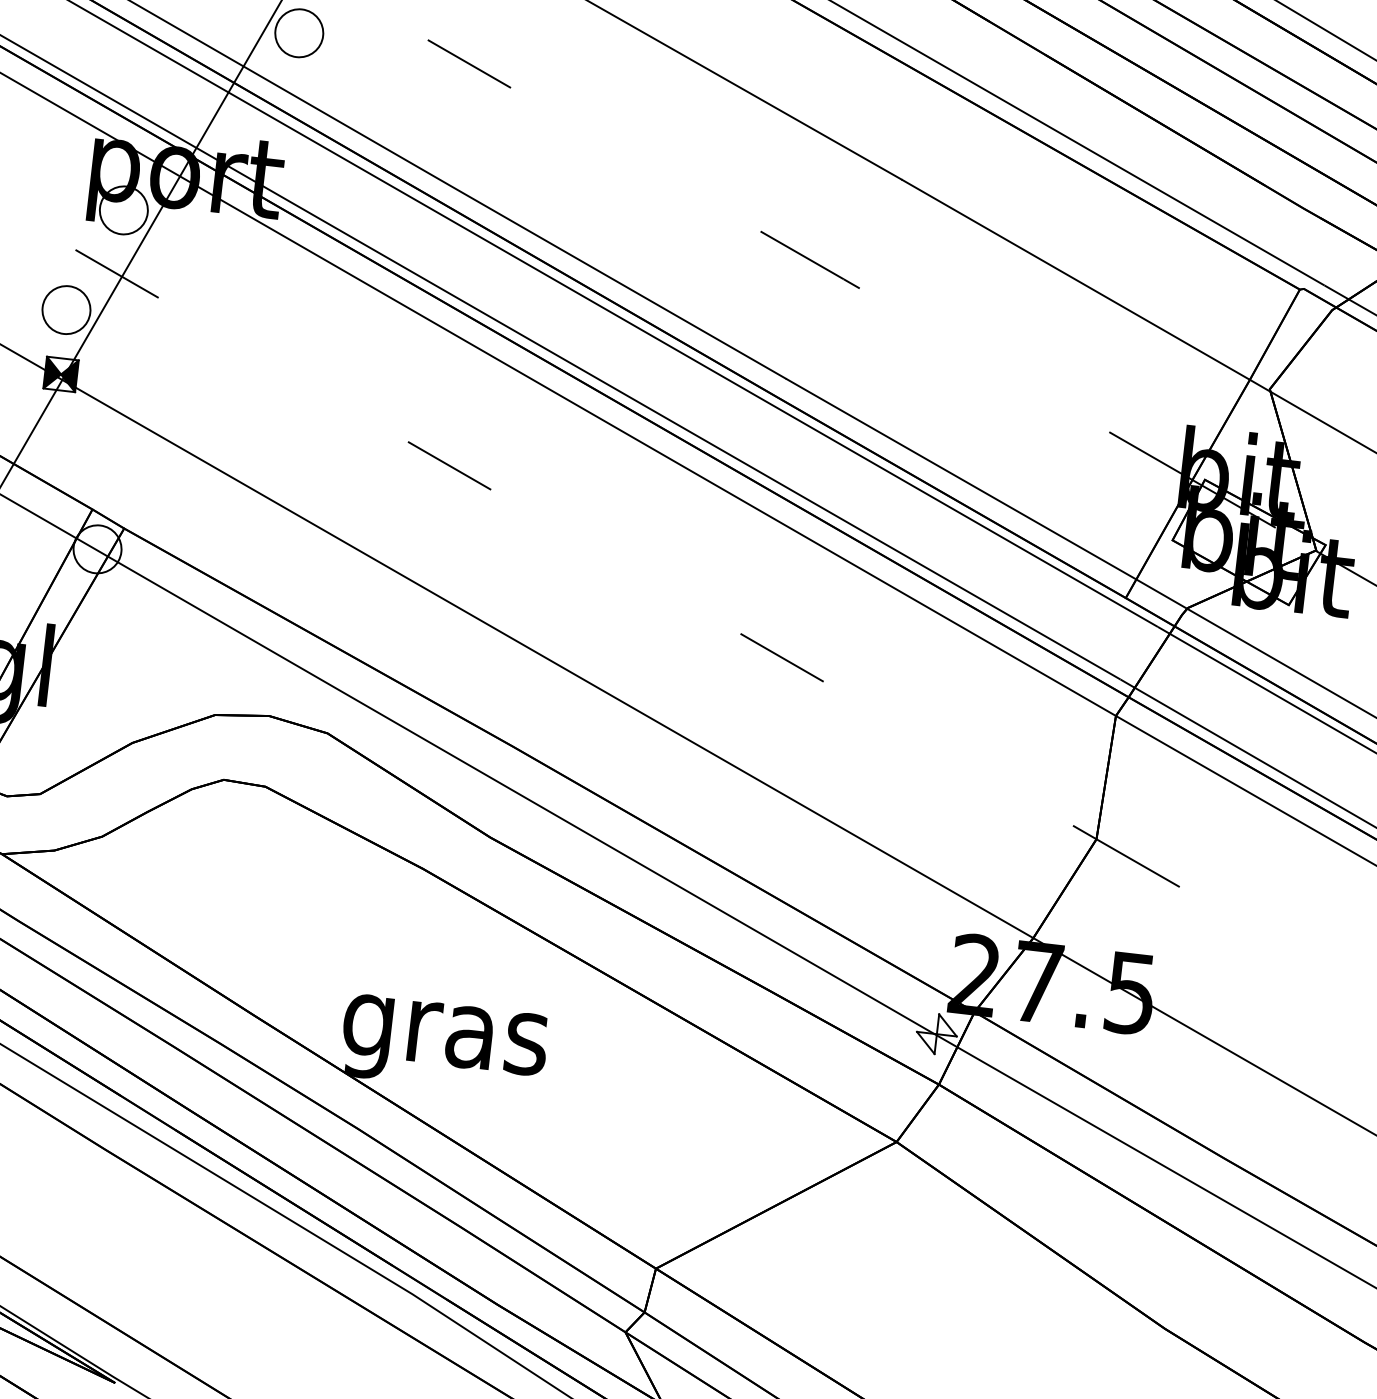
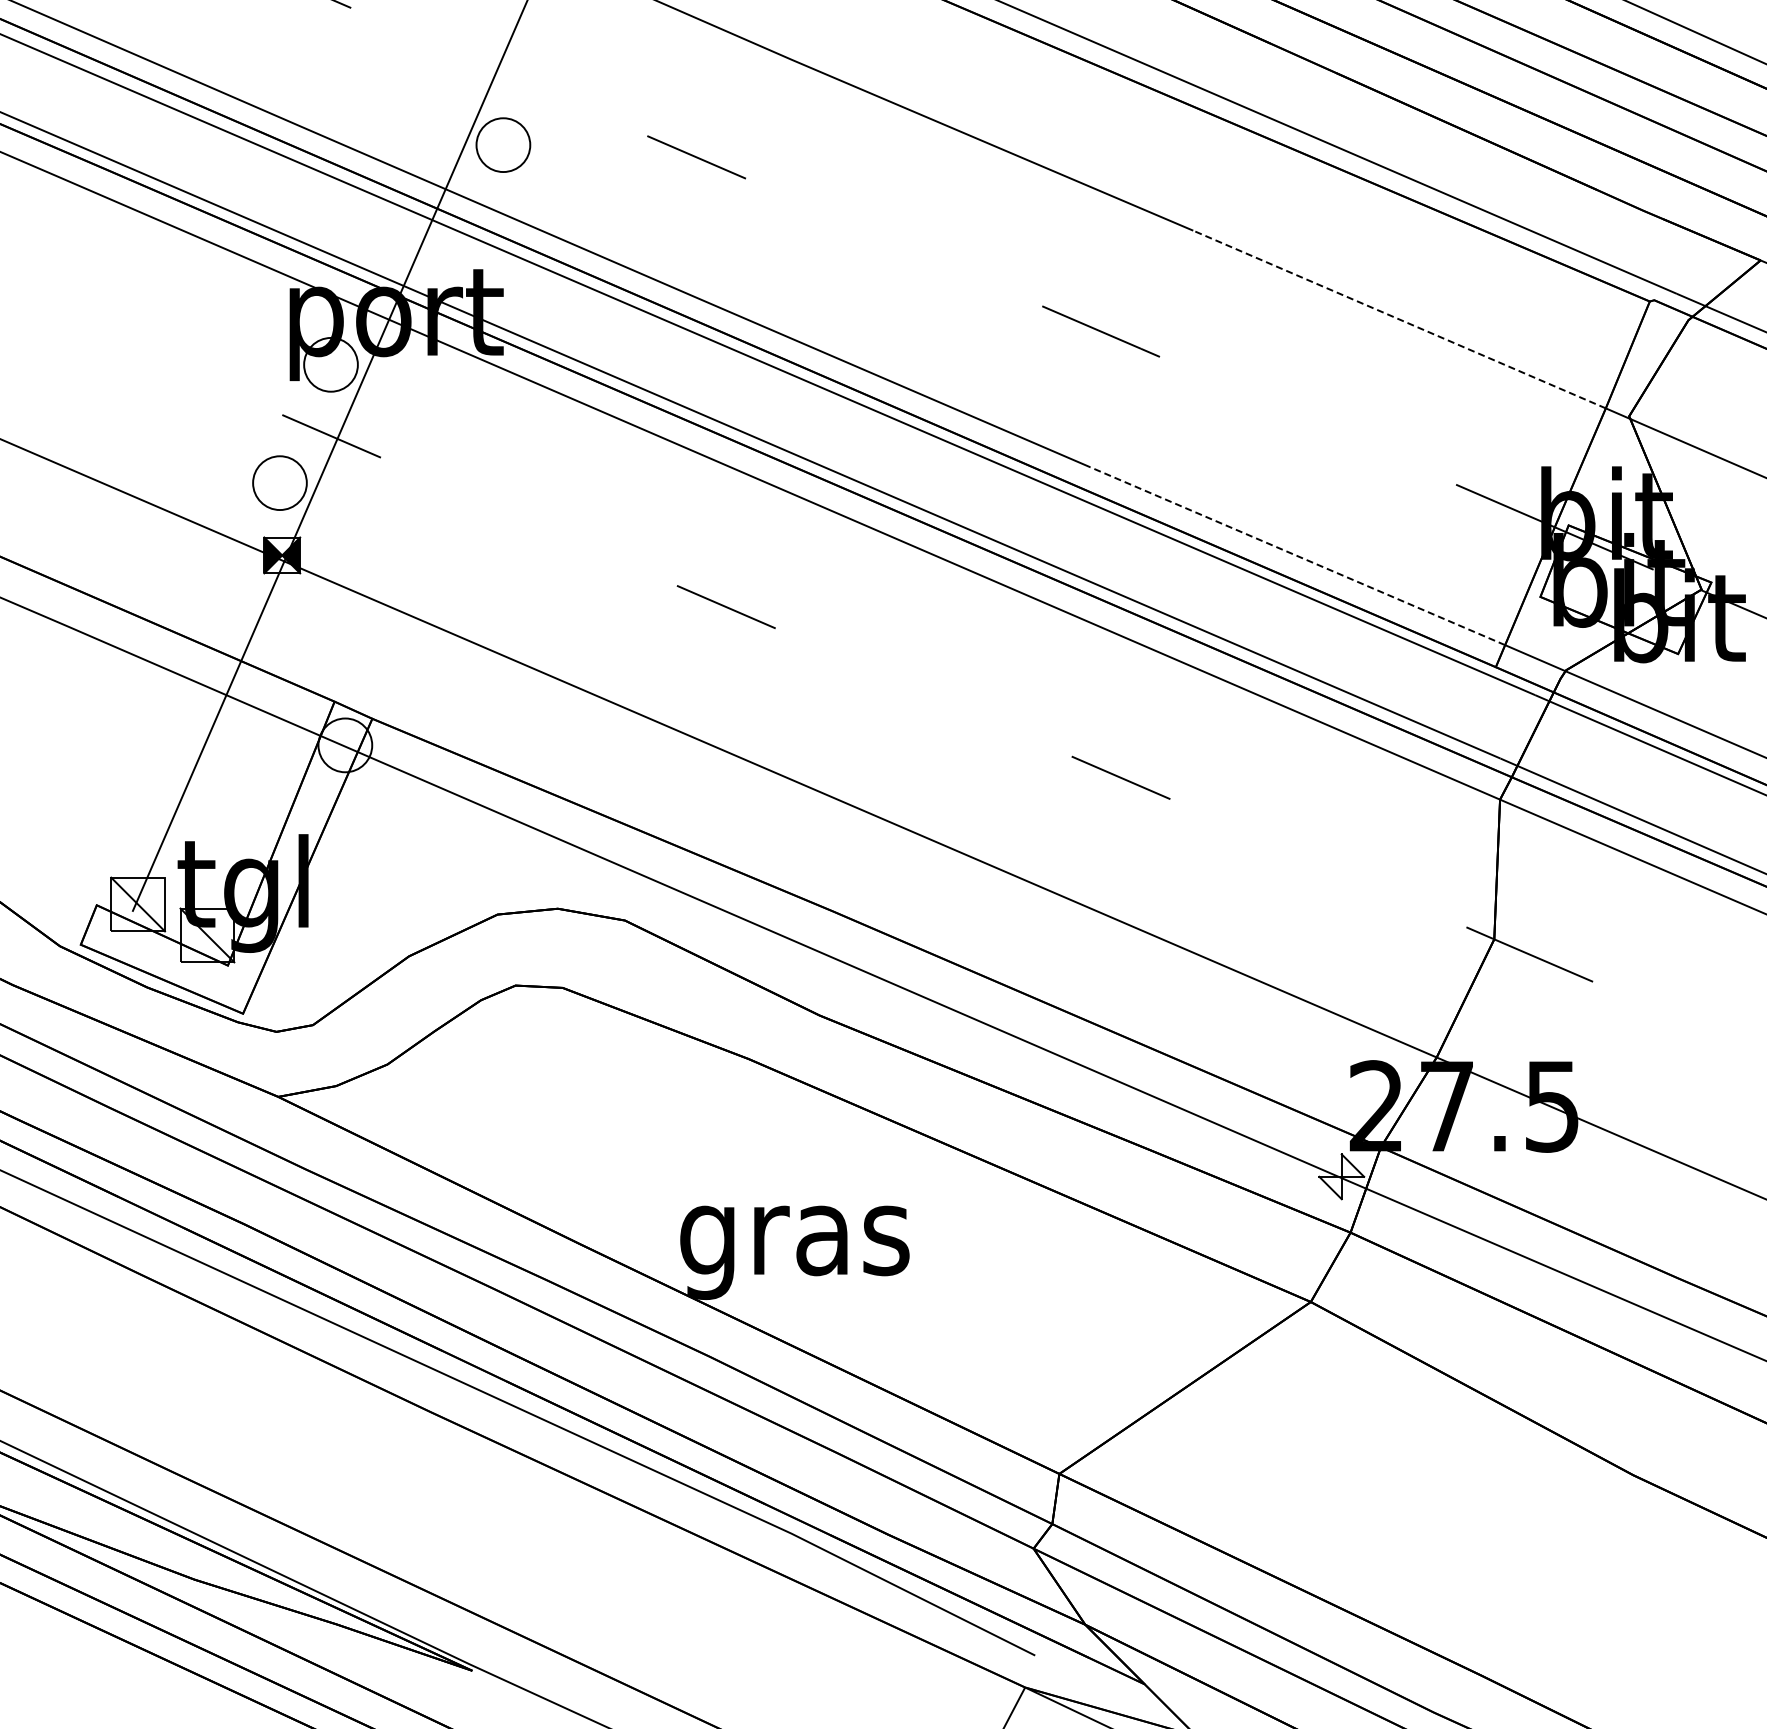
line: (1076, 279) -> (1399, 319), solid -> dashed
line: (961, 479) -> (1297, 556), solid -> dashed

